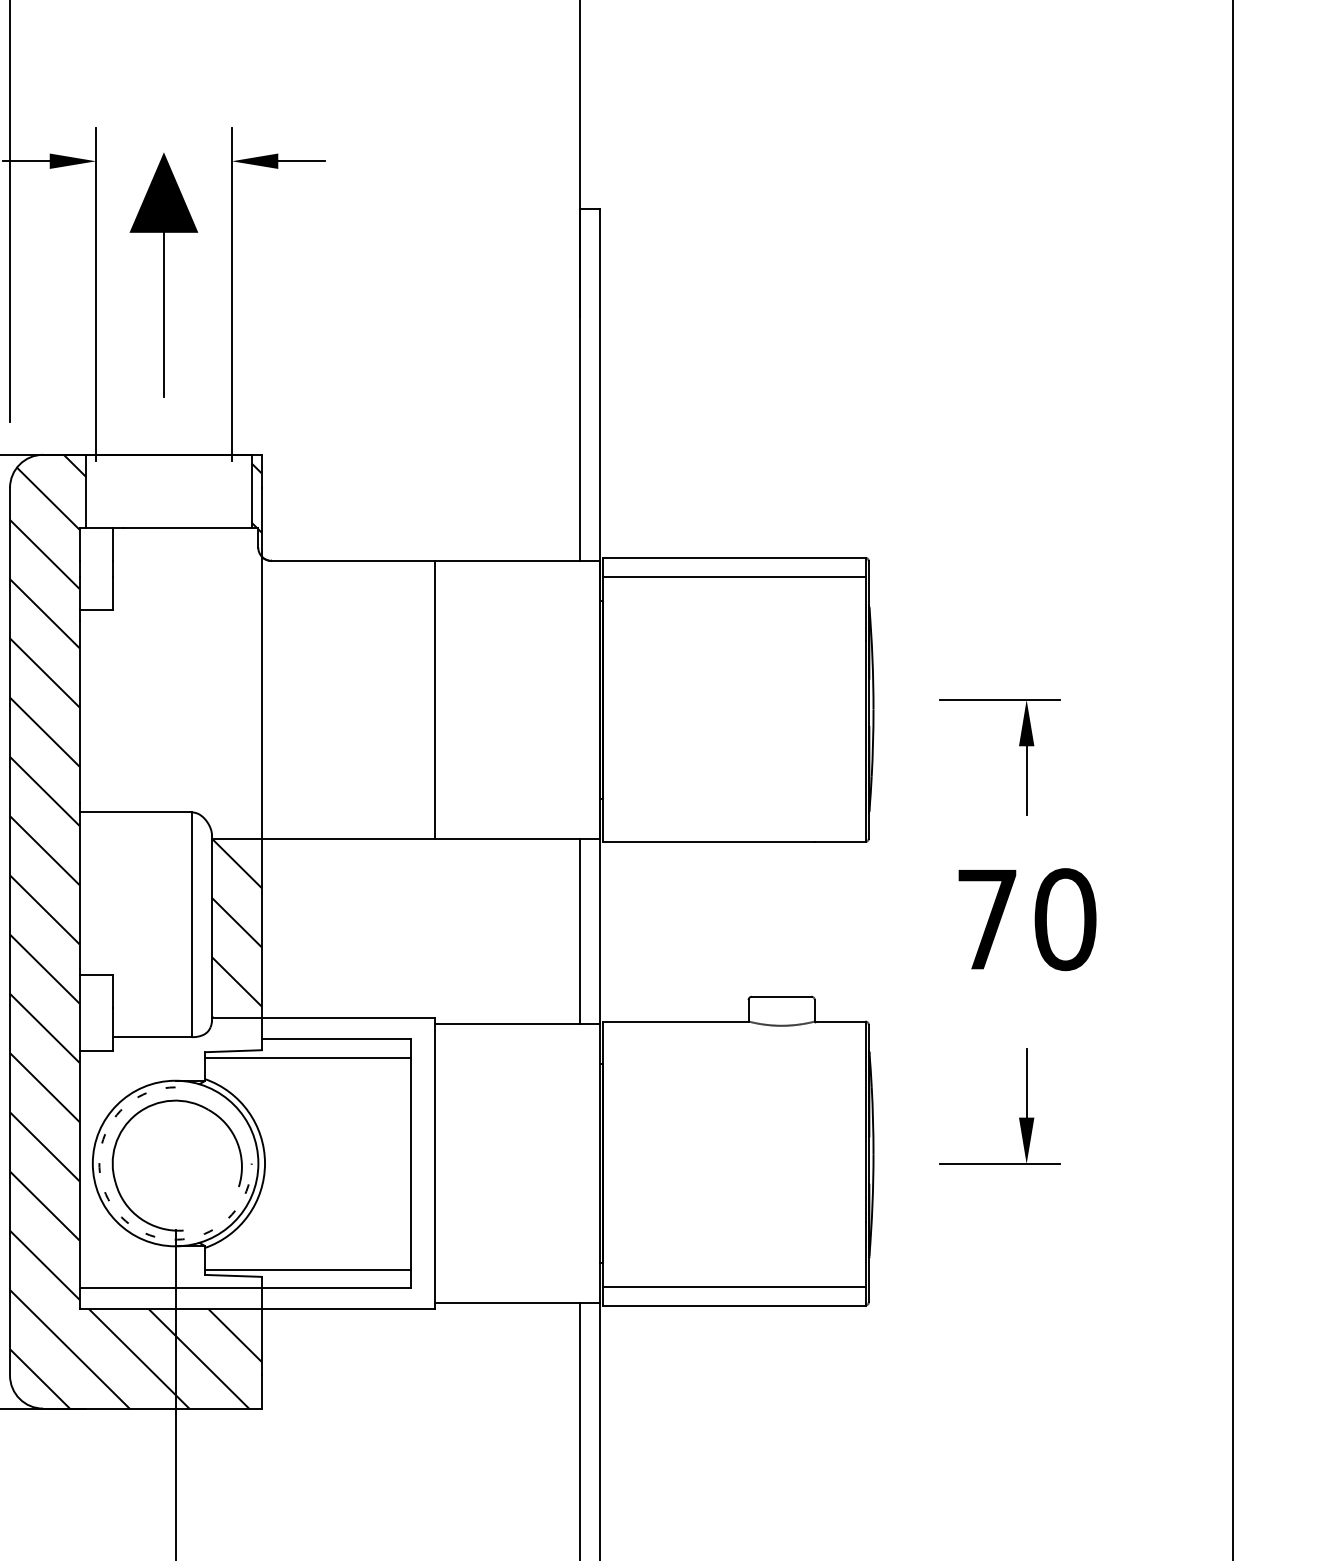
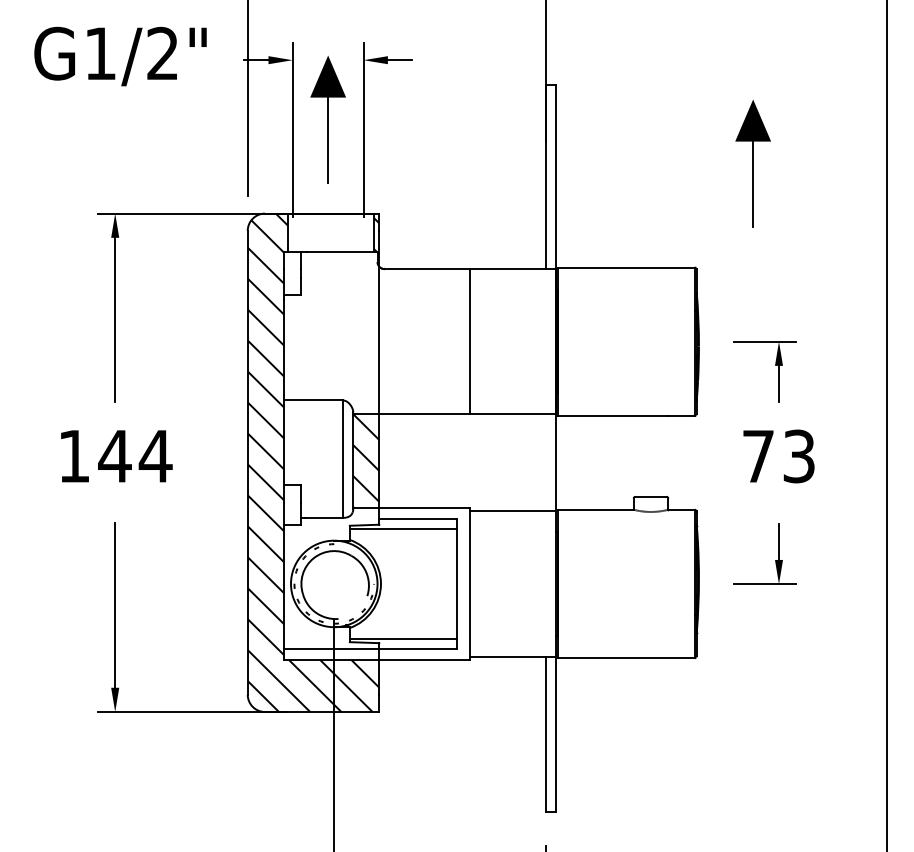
part: (975, 358) -> (752, 163), added
line: (732, 577) -> (625, 277), removed
text: (1065, 919) -> (799, 456), 70 -> 73
line: (579, 931) -> (545, 462), removed
line: (732, 1287) -> (625, 648), removed

